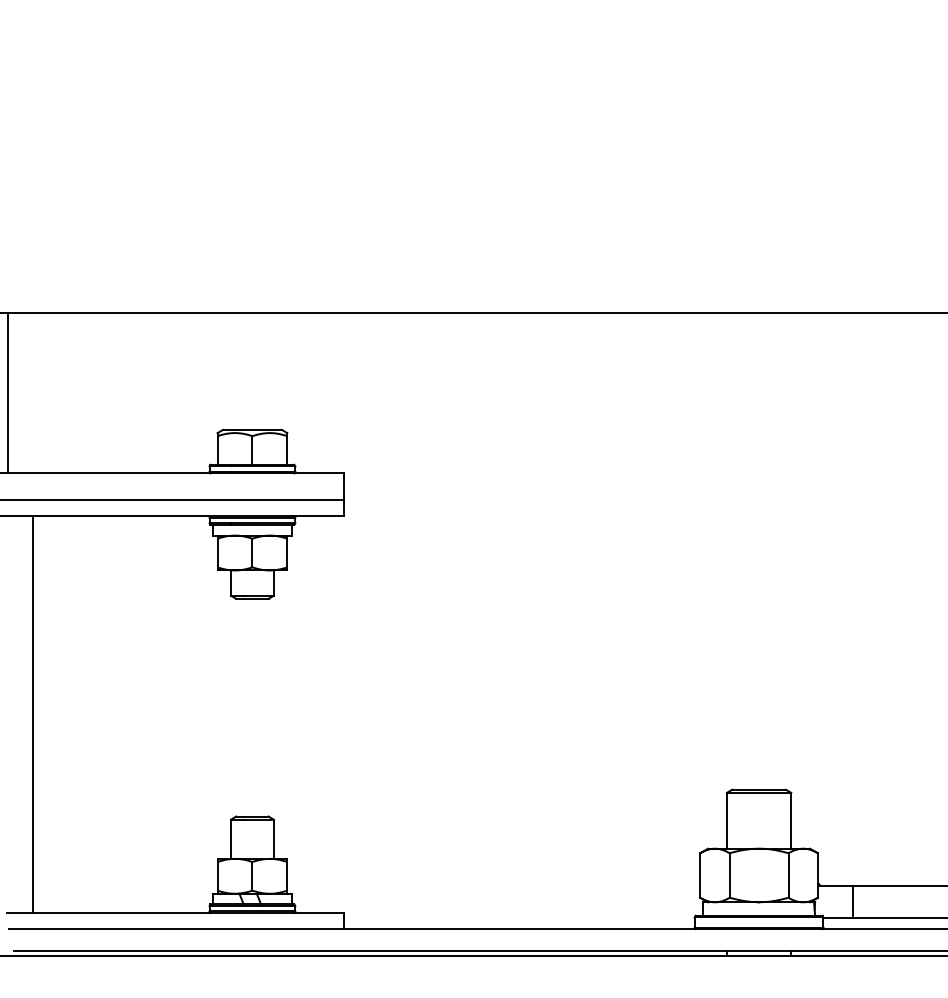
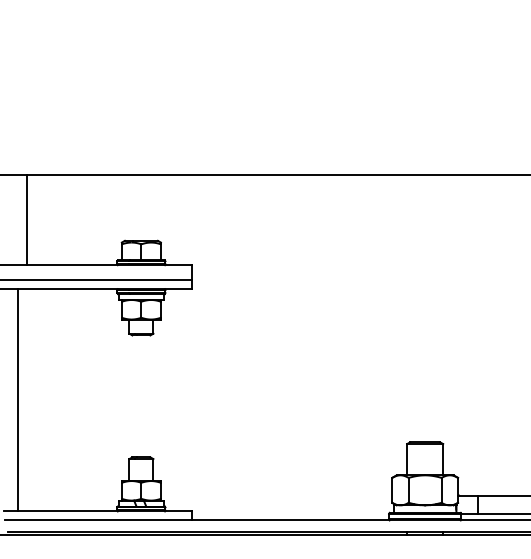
line: (7, 393) -> (27, 220), moved

